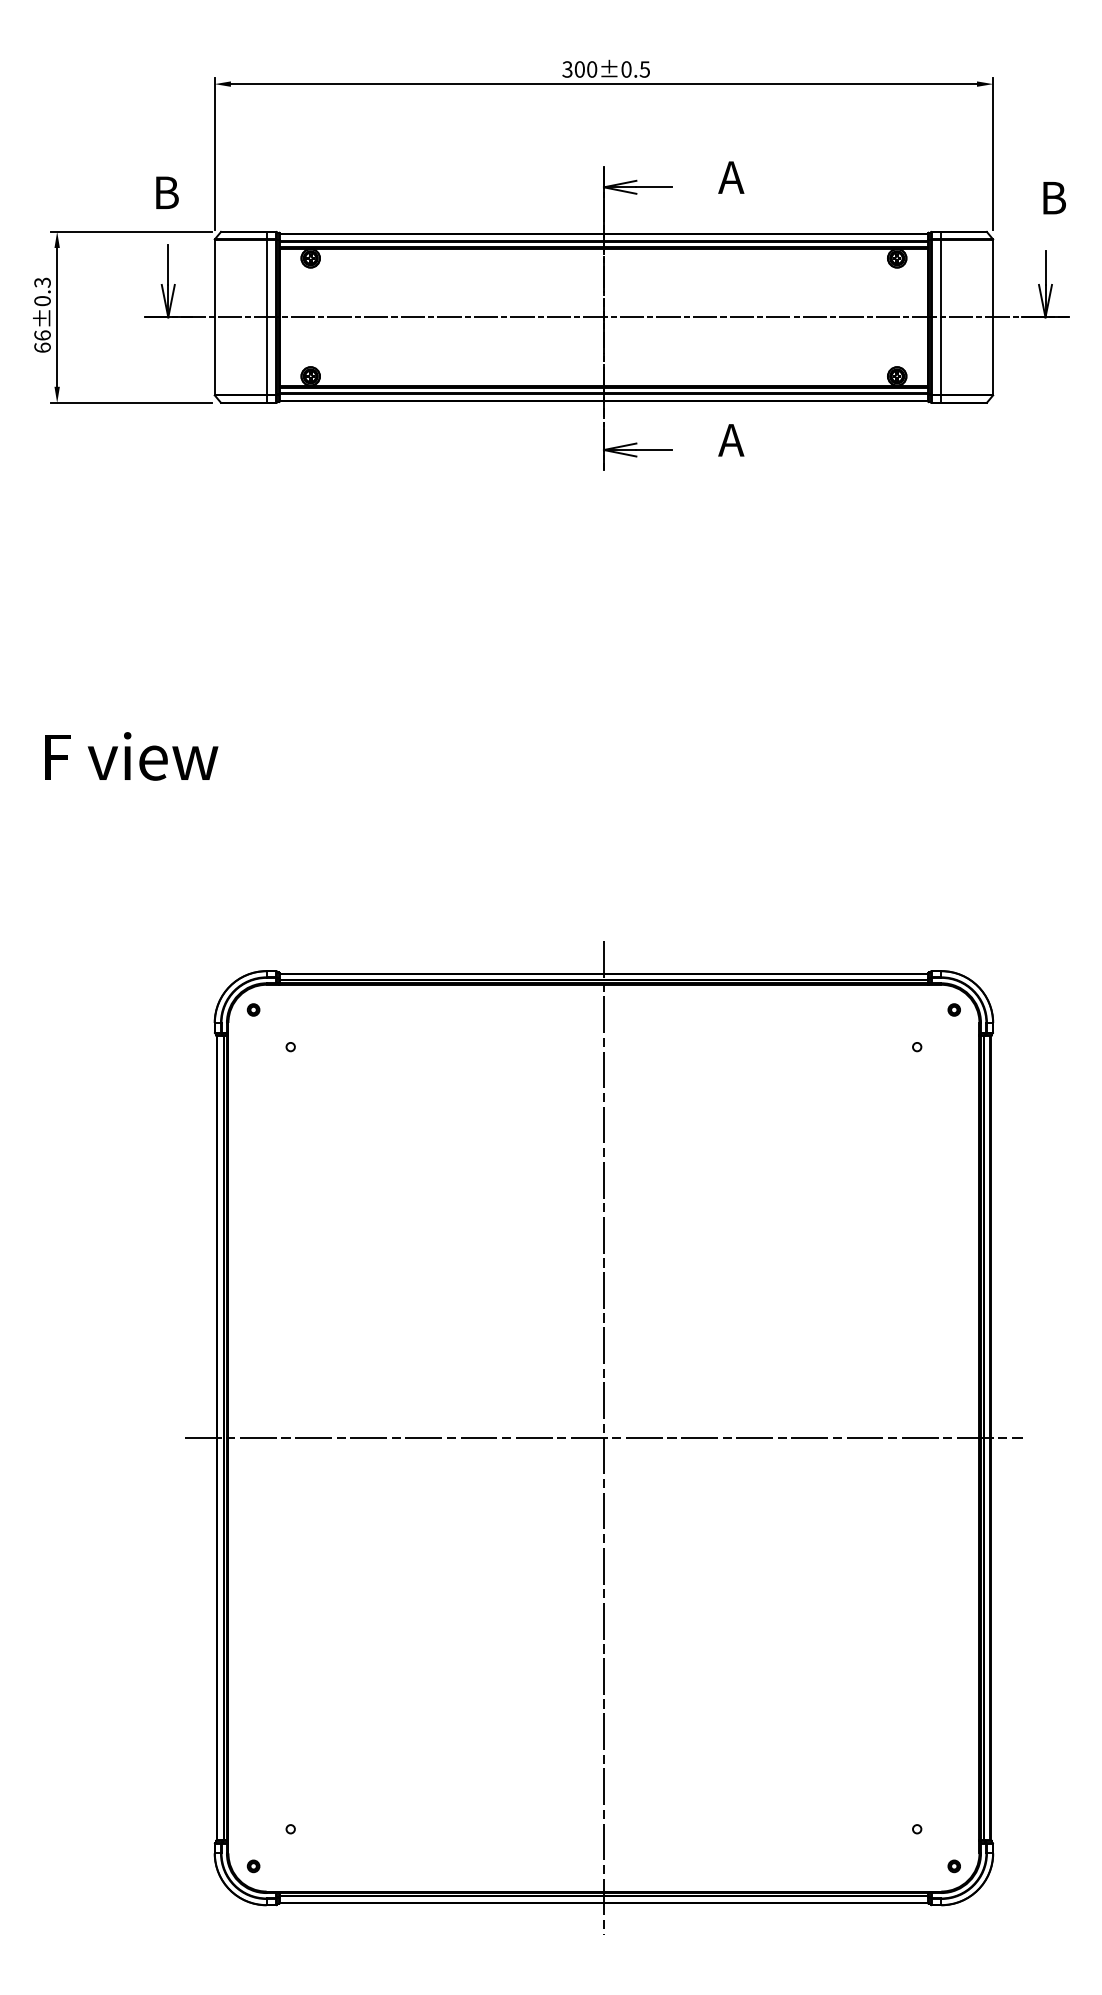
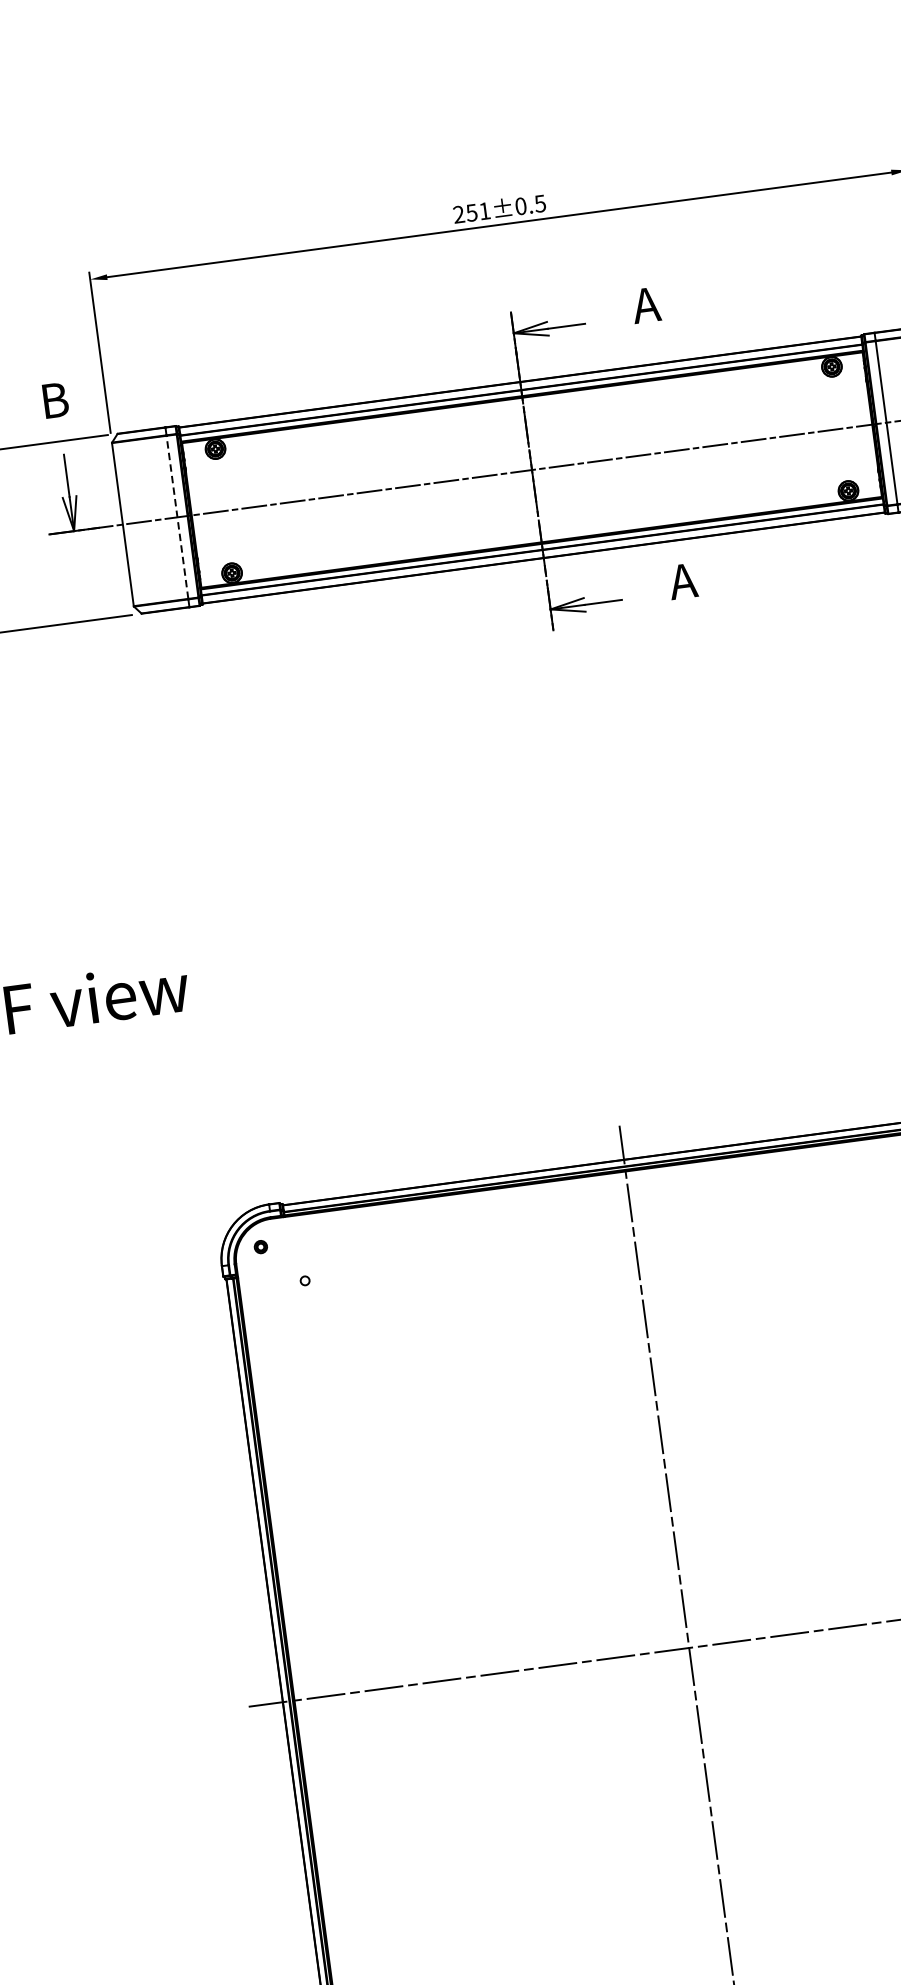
text: (579, 69) -> (471, 212), 300±0.5 -> 251±0.5
line: (266, 317) -> (177, 517), solid -> dashed

